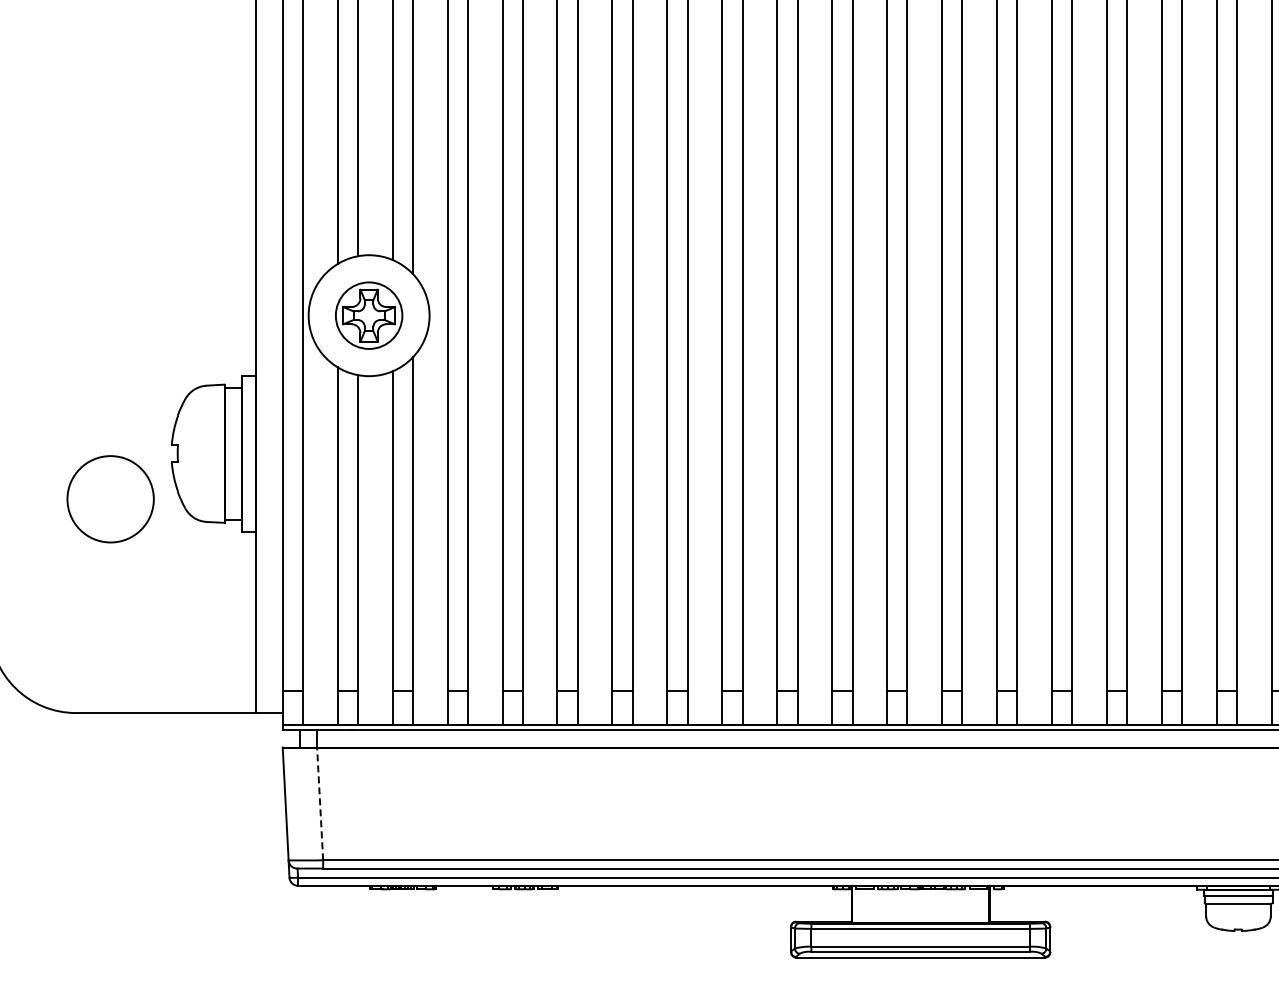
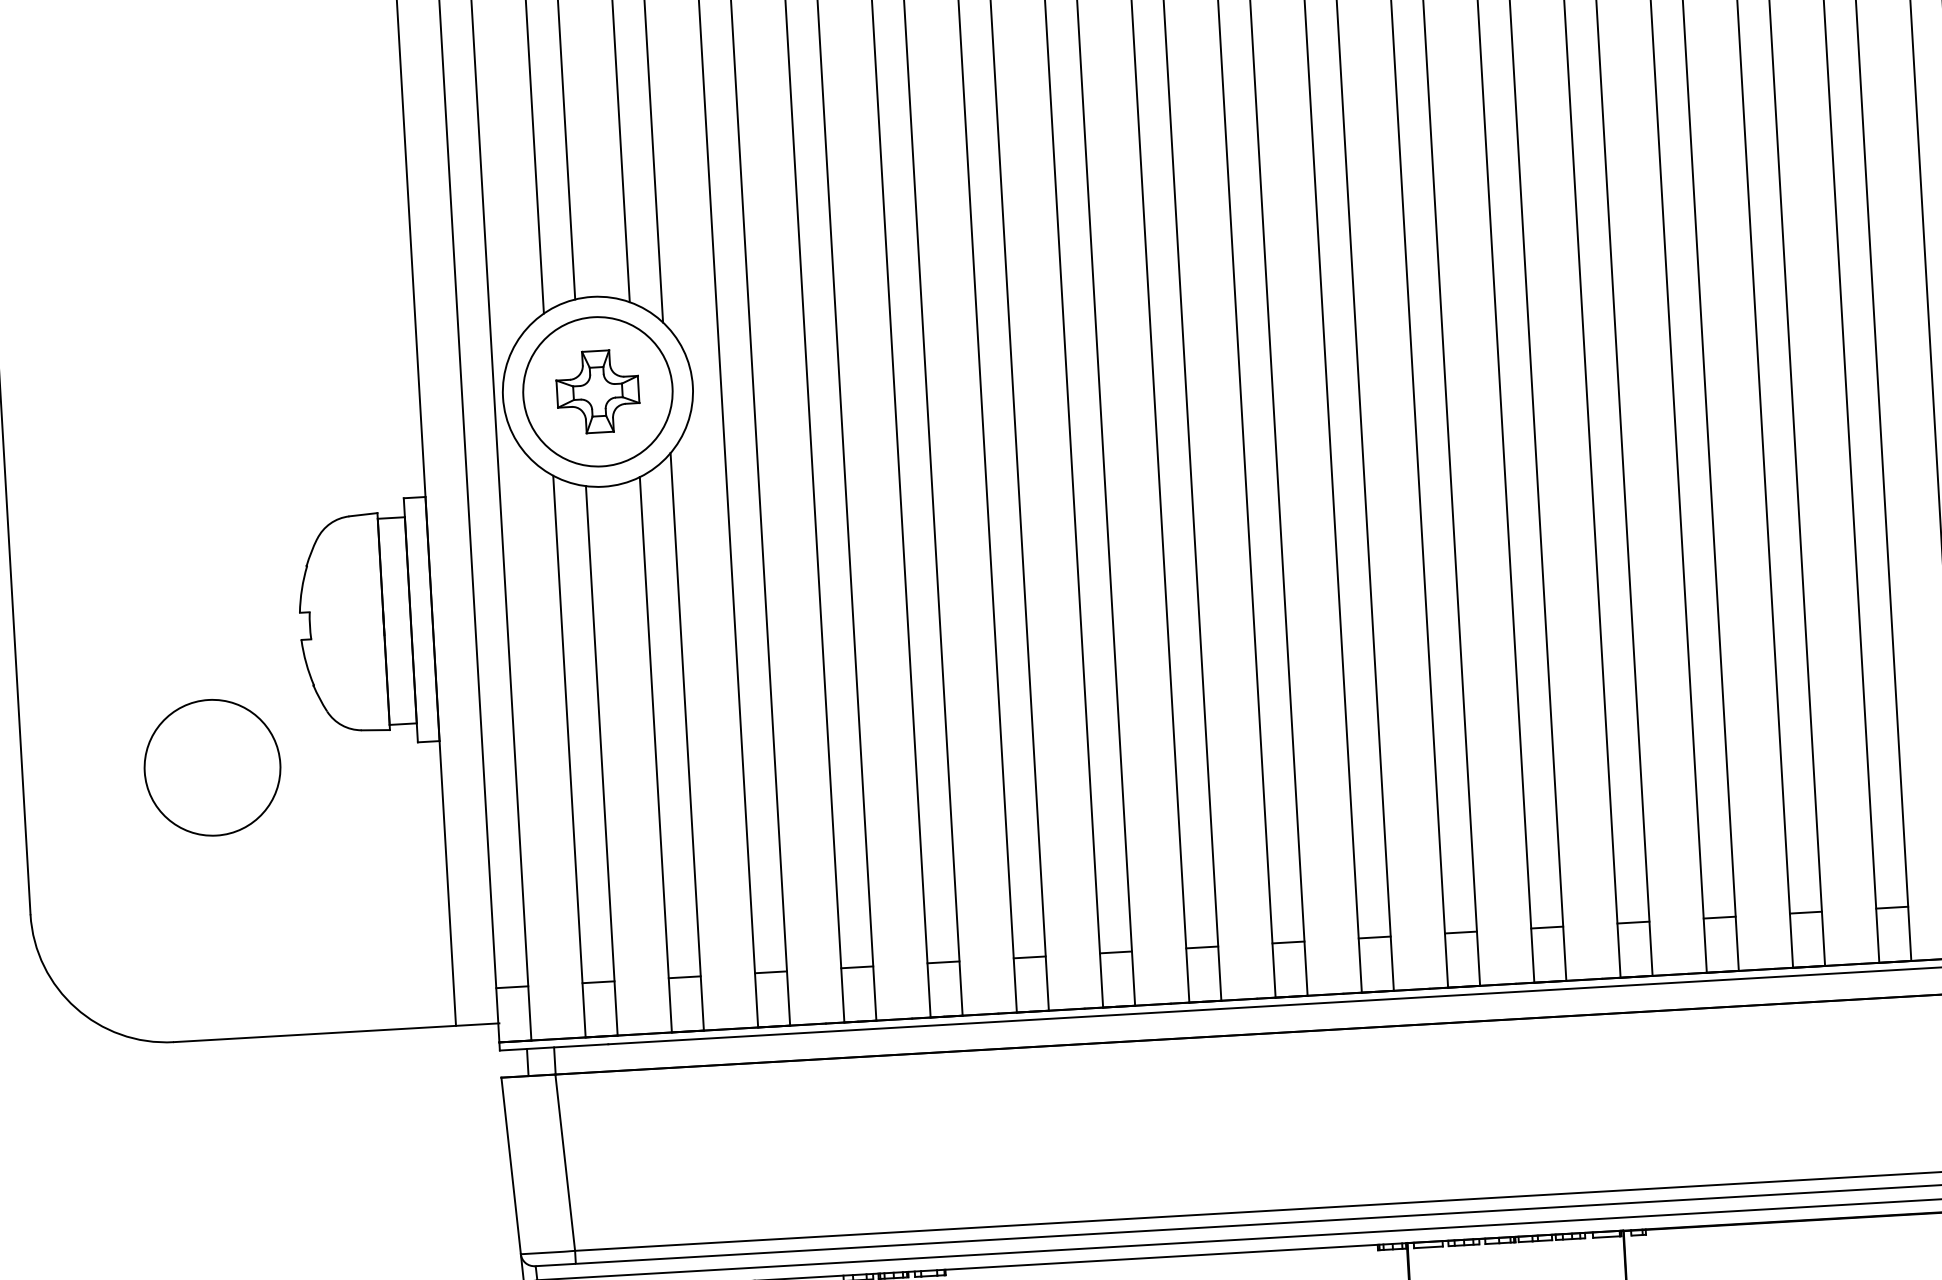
circle: (368, 315) -> (596, 391), size x1.43
circle: (110, 499) -> (212, 768), moved
line: (320, 803) -> (565, 1161), dashed -> solid

